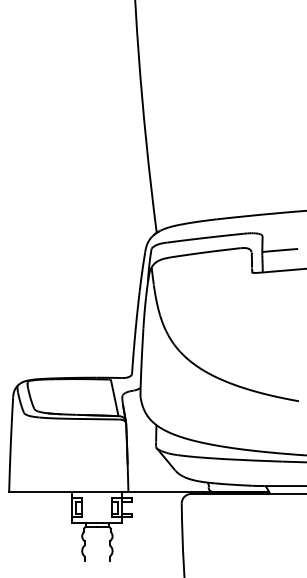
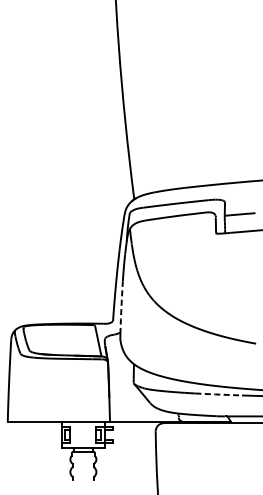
line: (141, 358) -> (121, 307), solid -> dashed
line: (255, 460) -> (218, 394), solid -> dashed

